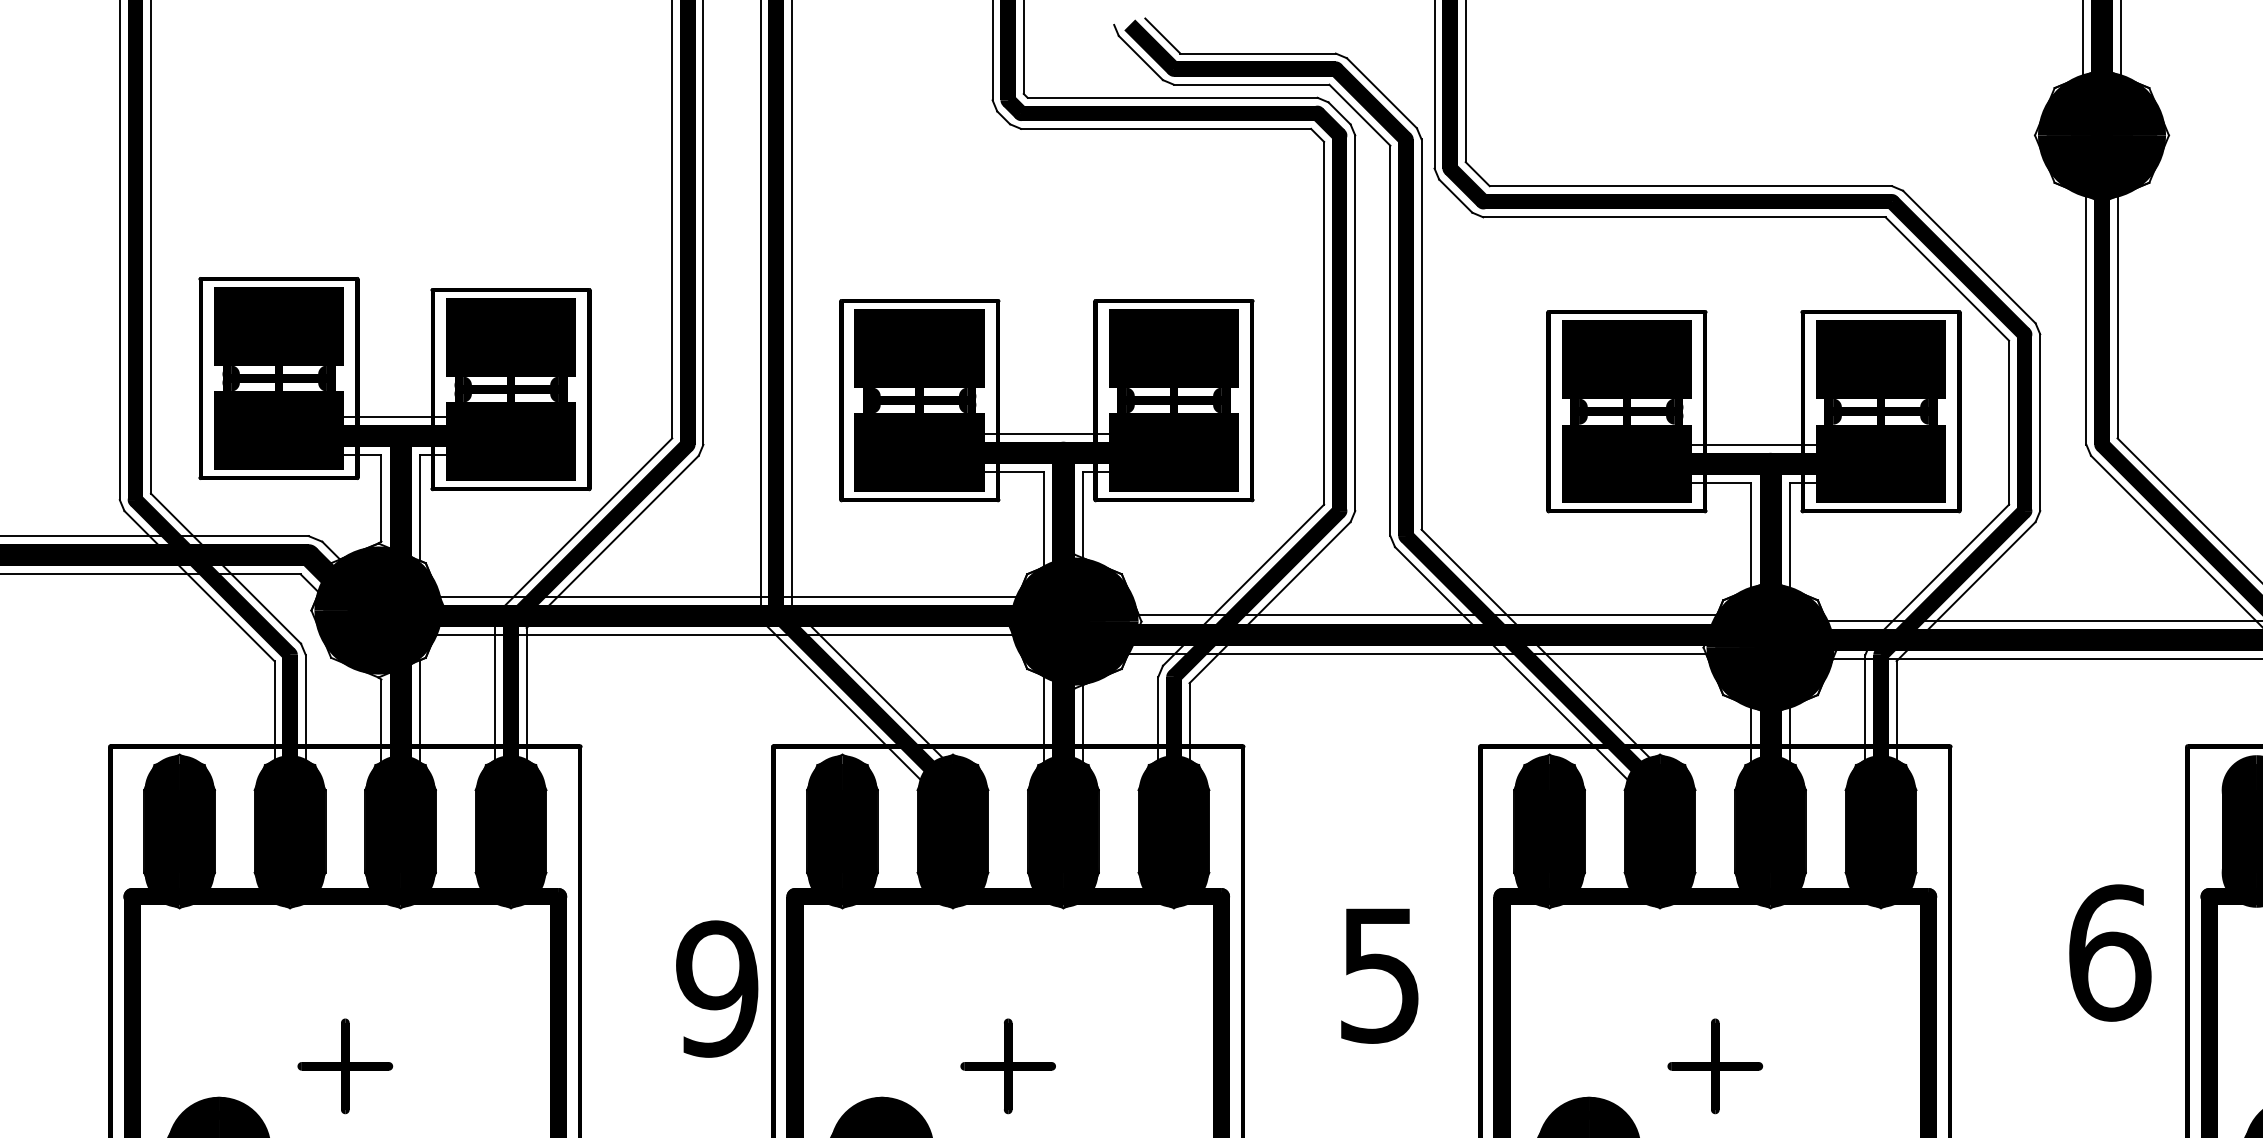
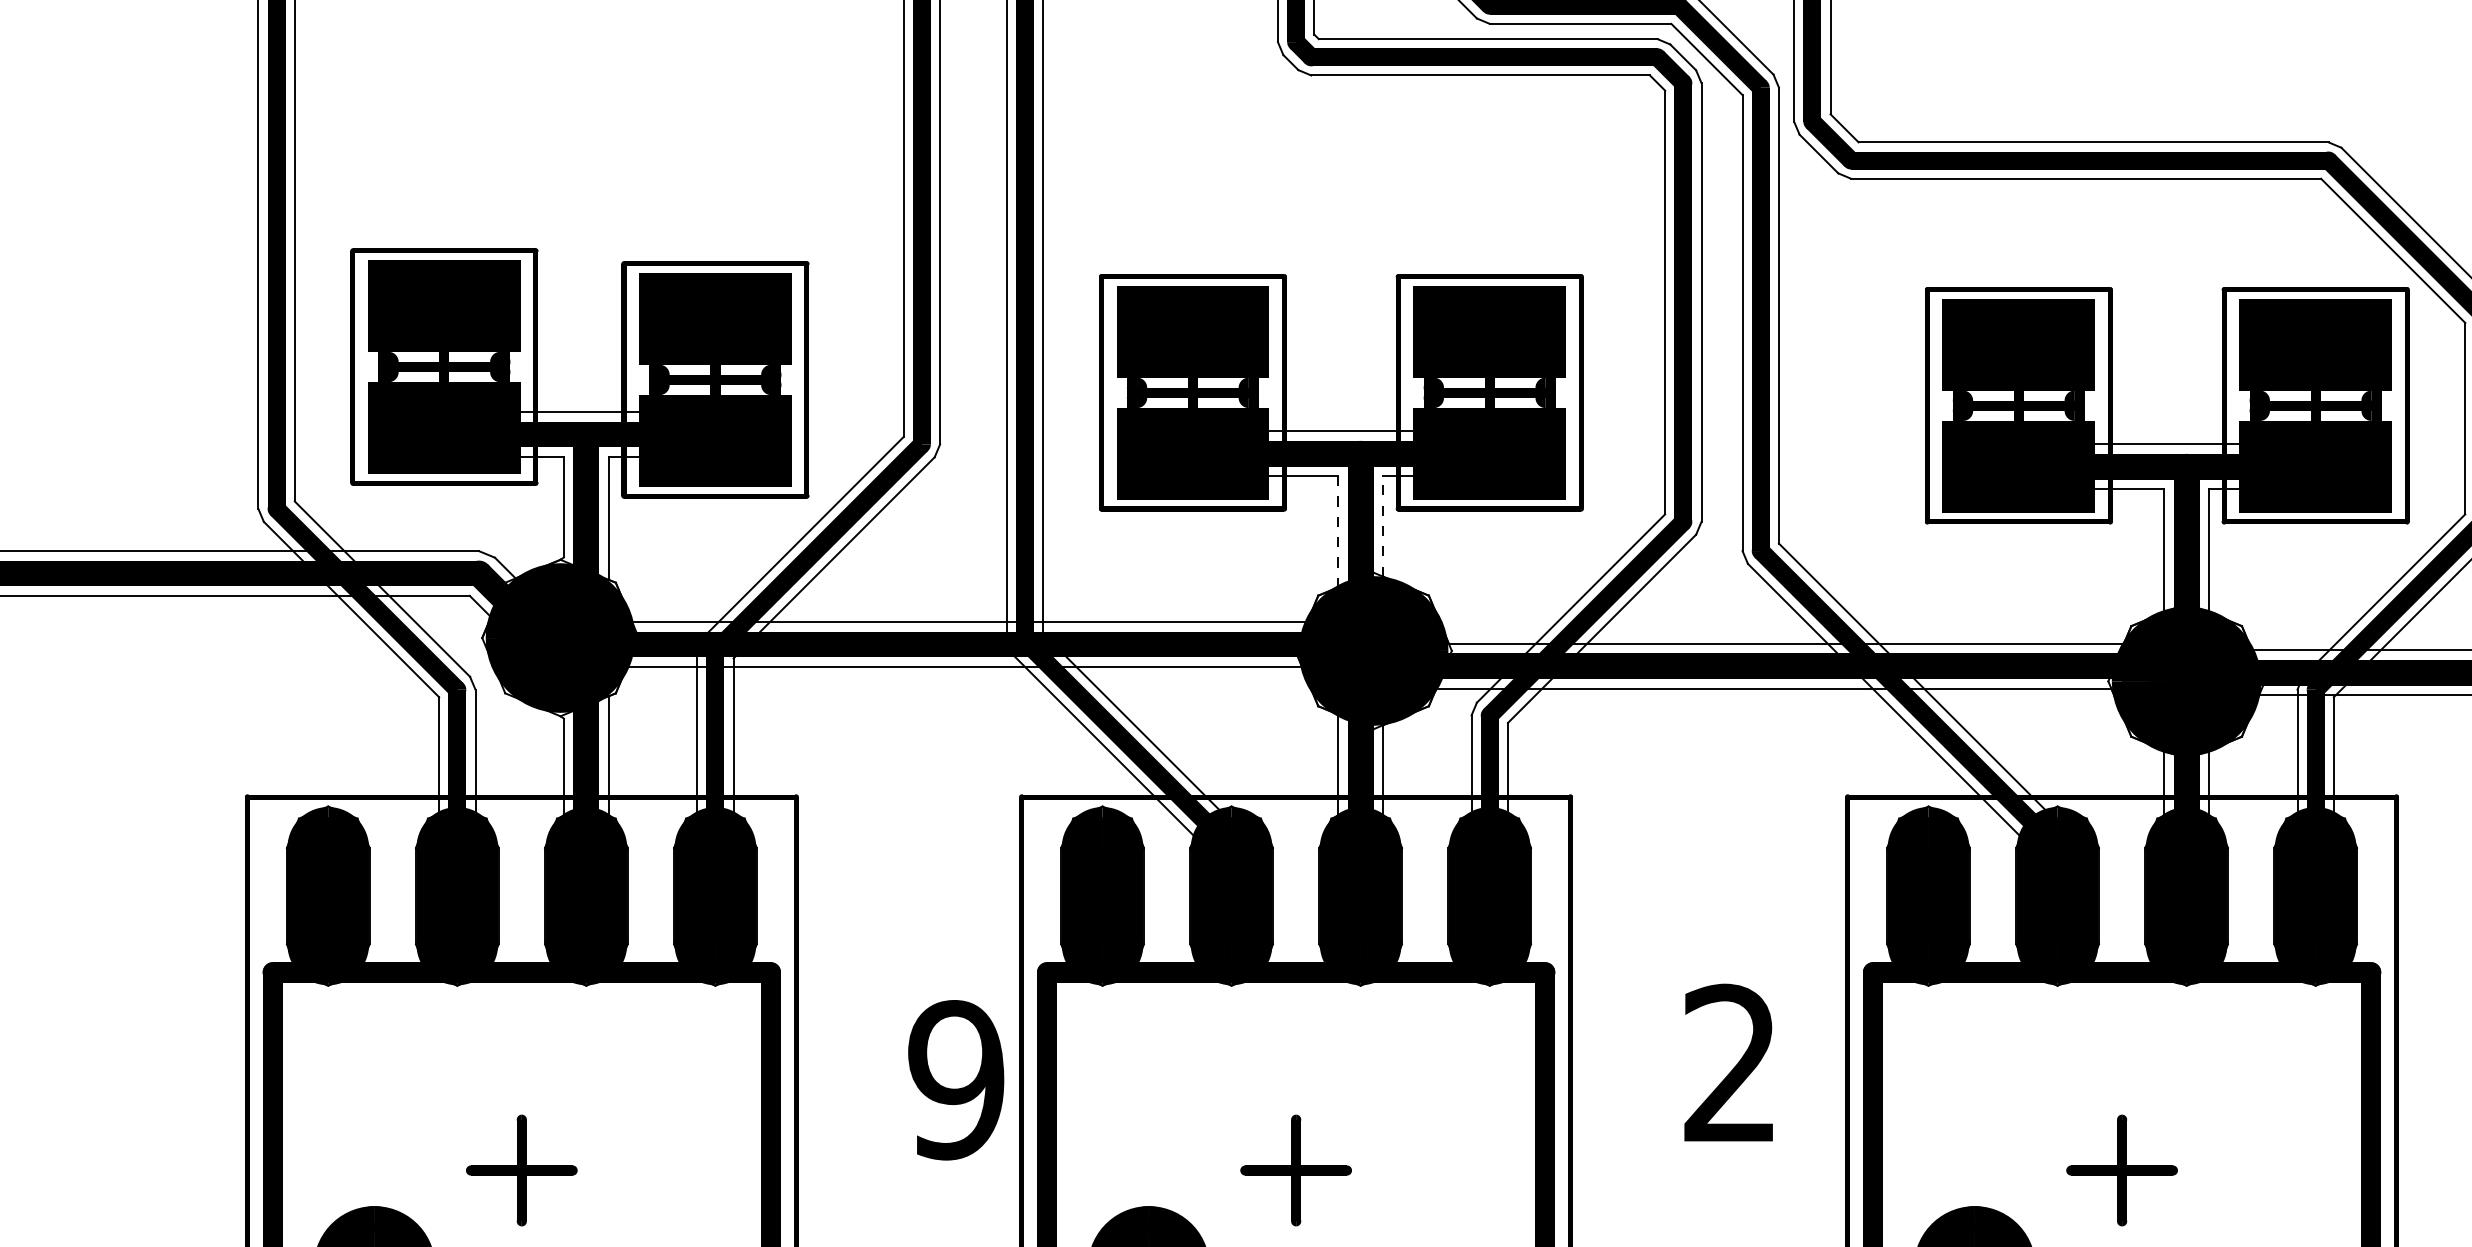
line: (1082, 514) -> (1382, 525), solid -> dashed
line: (1044, 519) -> (1338, 531), solid -> dashed
text: (1379, 974) -> (1729, 1063), 5 -> 2

